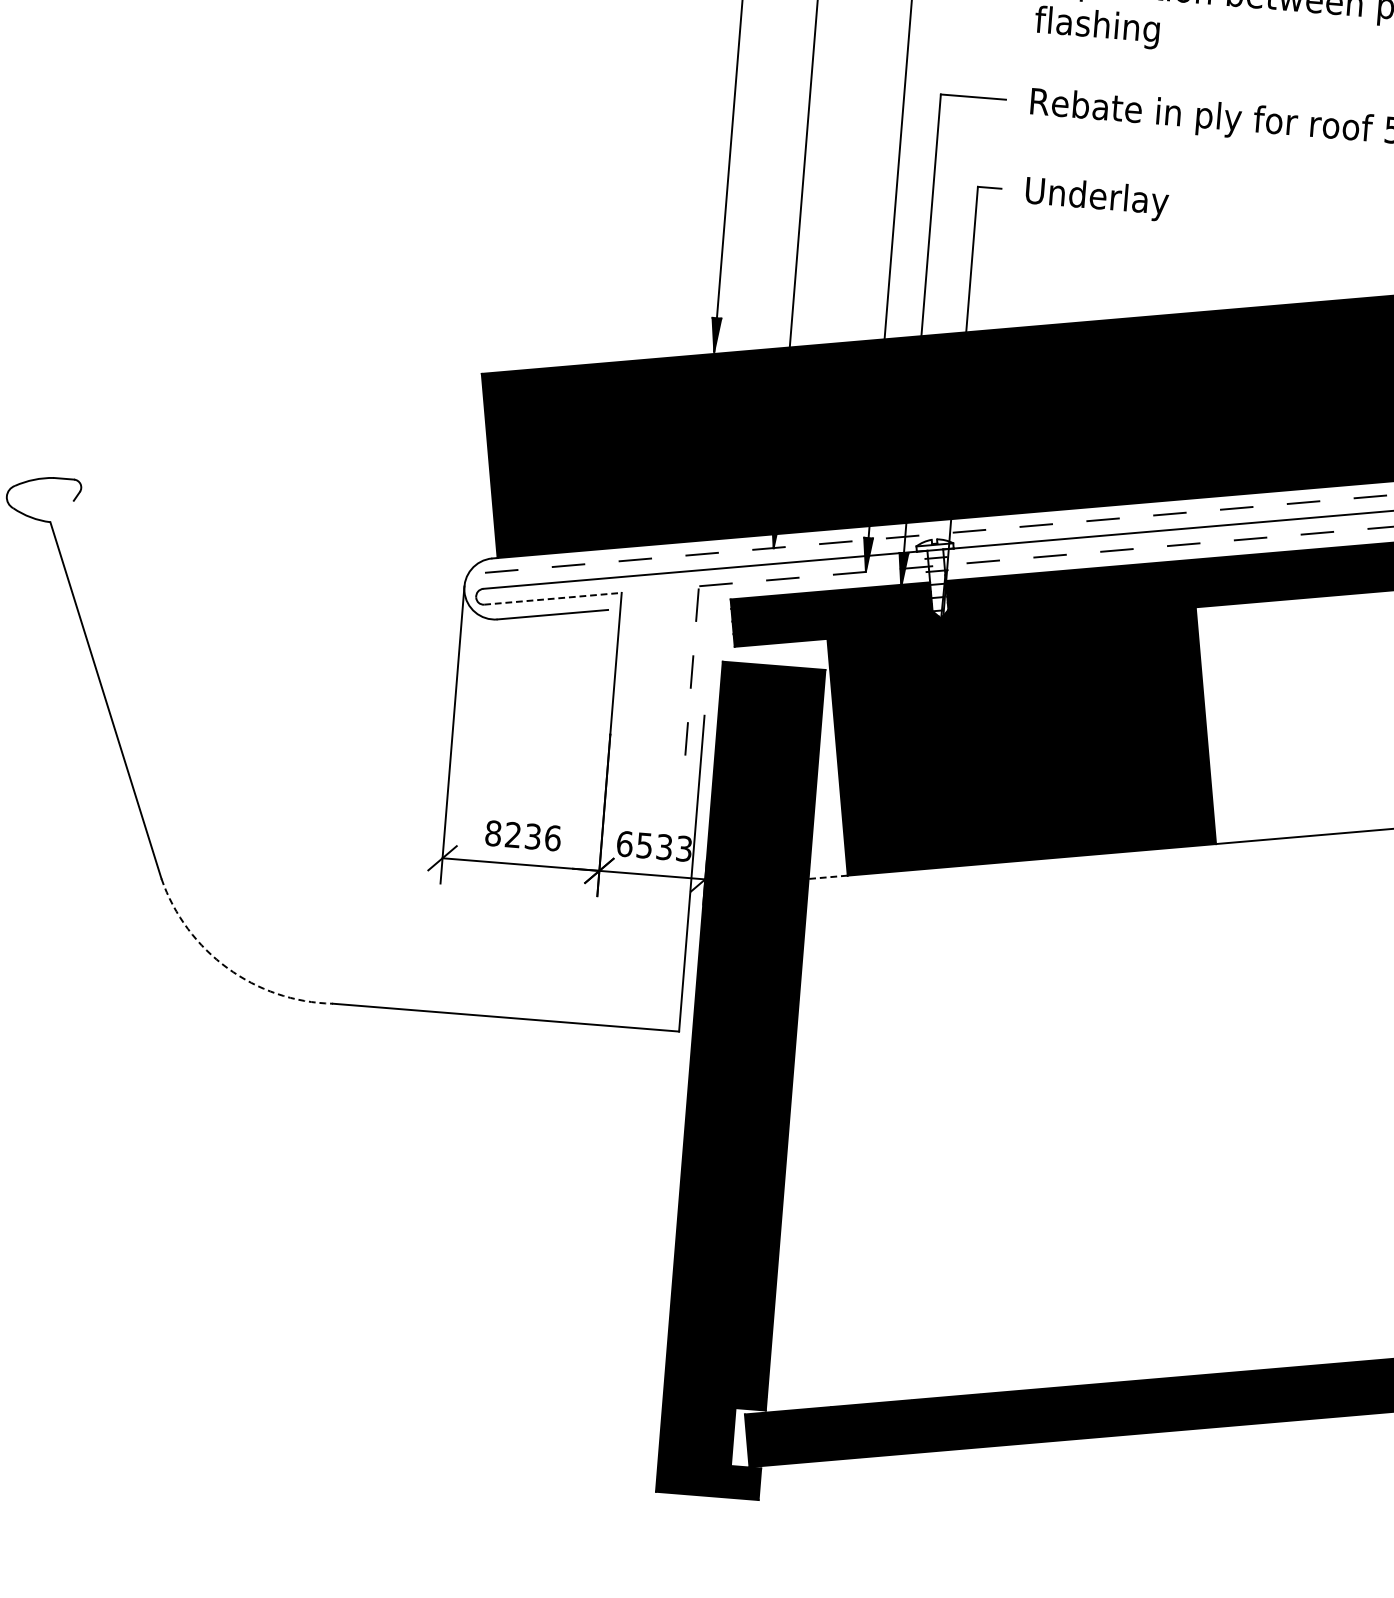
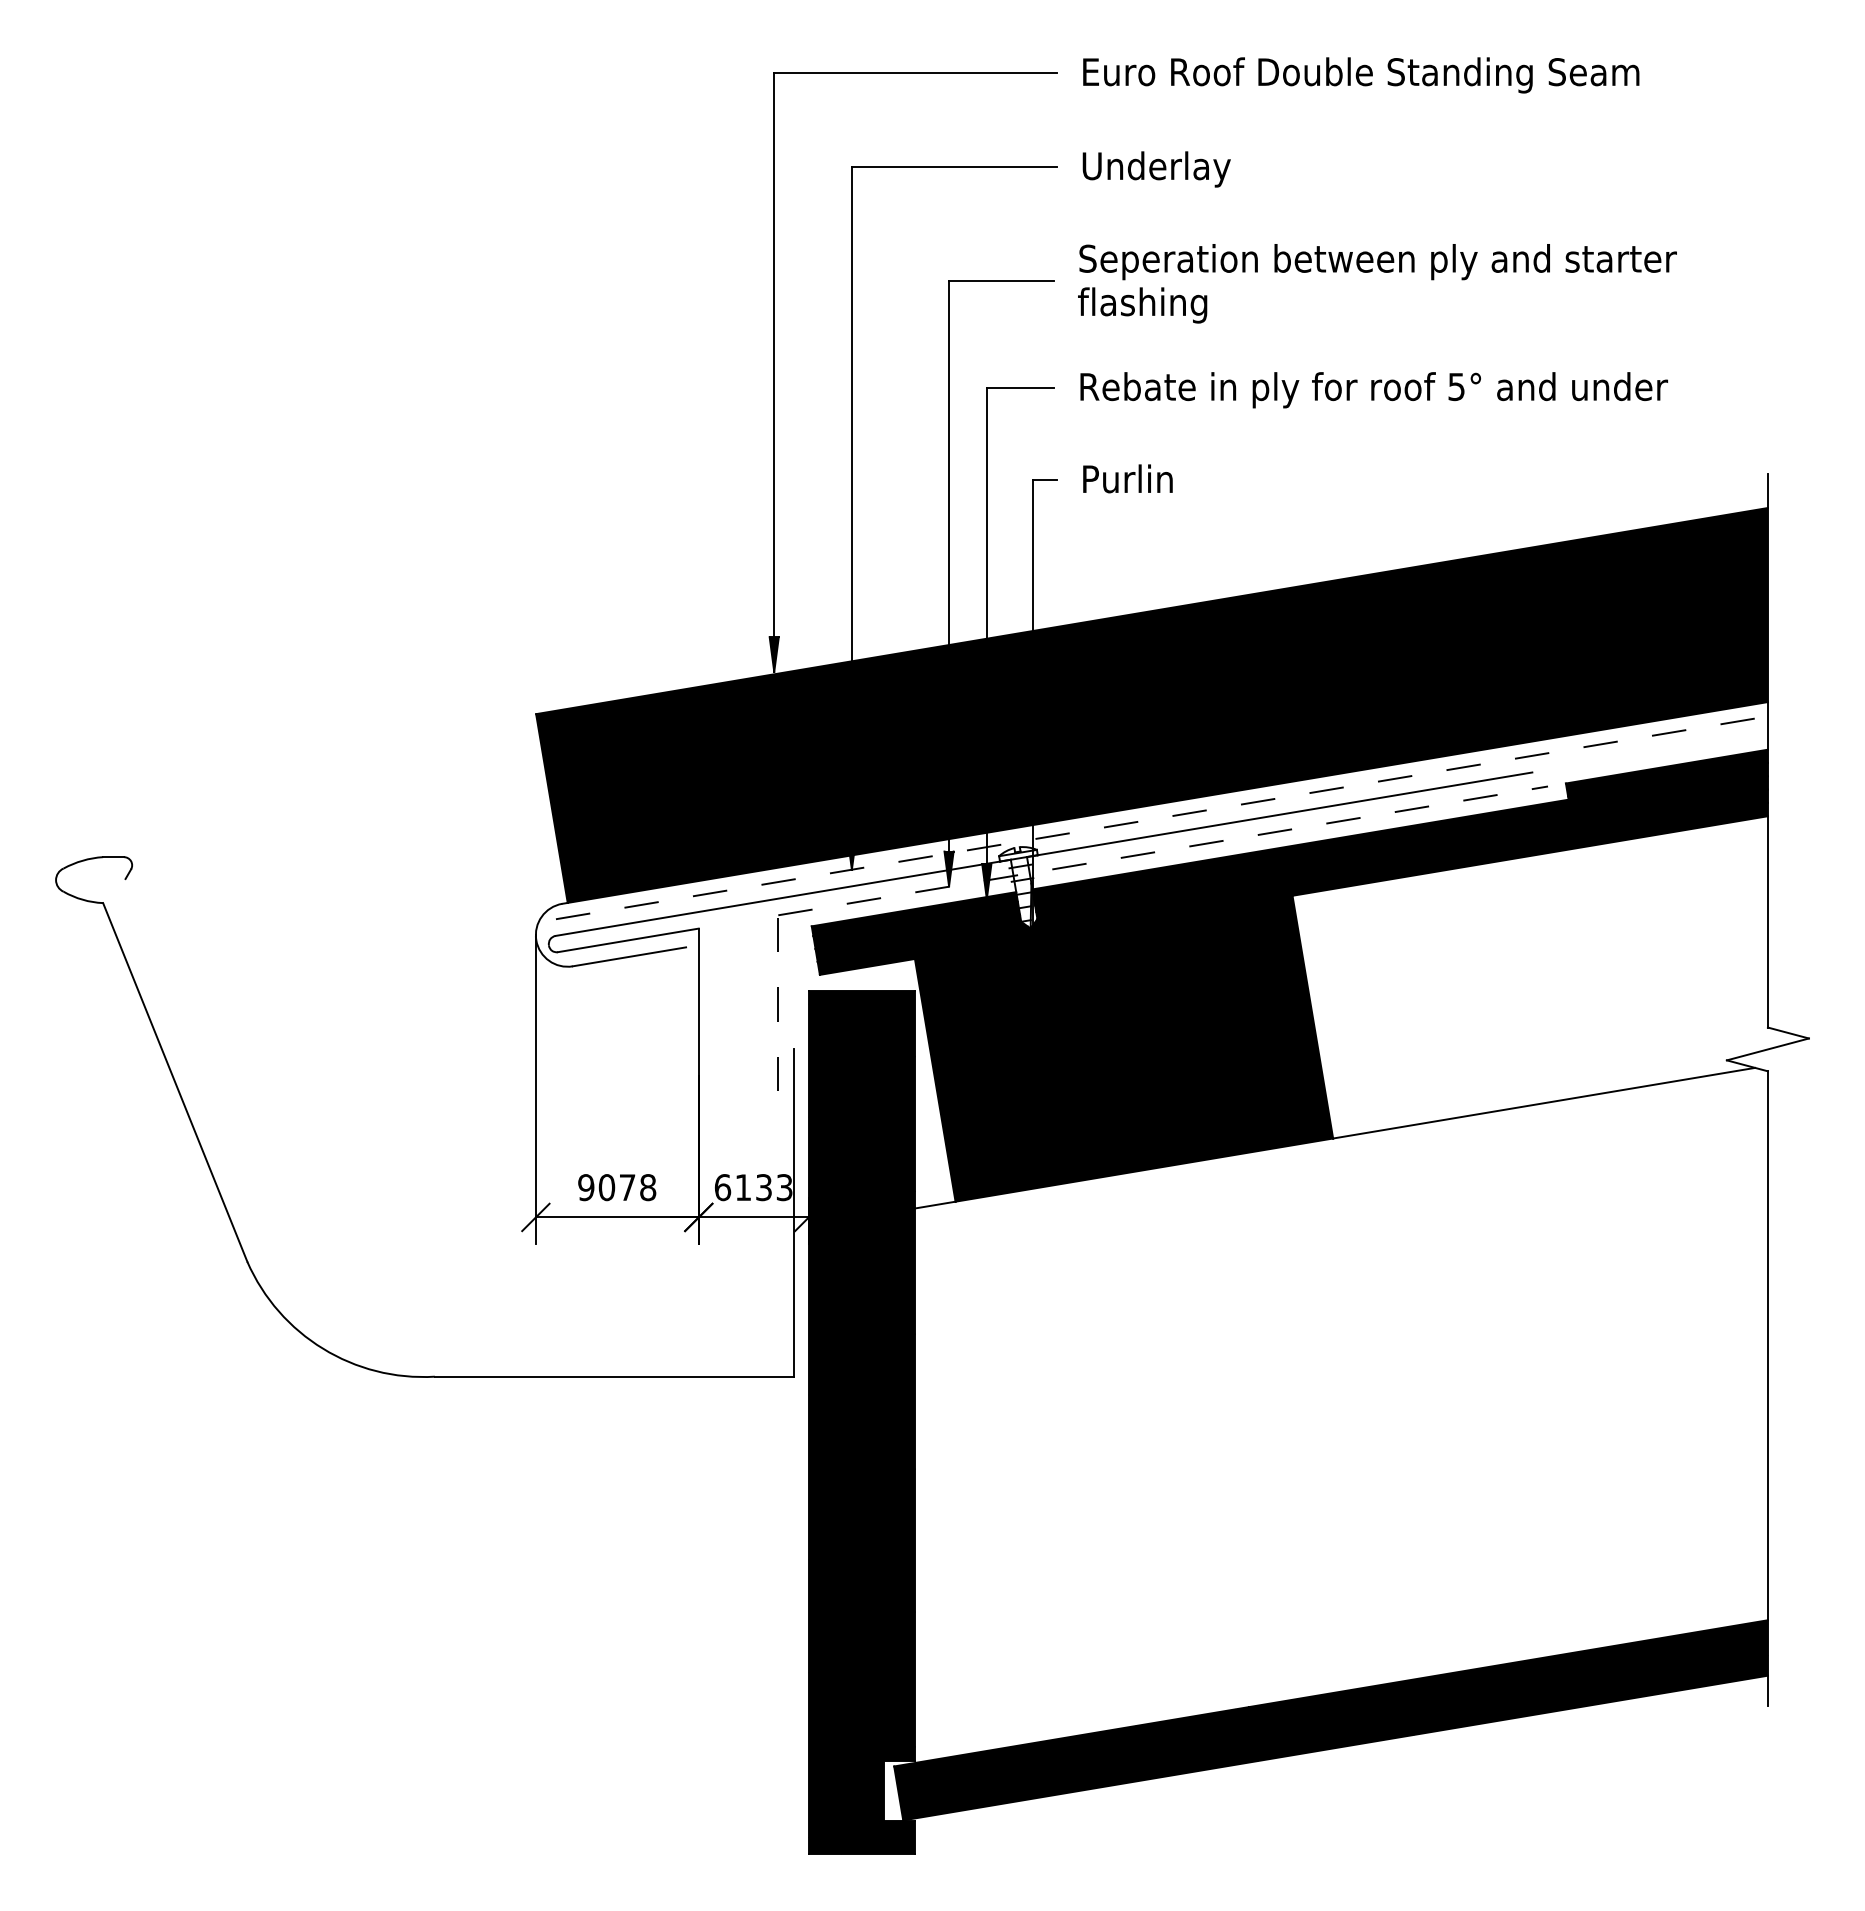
text: (1096, 198) -> (1156, 482), Underlay -> Purlin
line: (553, 598) -> (628, 940), dashed -> solid
text: (523, 835) -> (617, 1187), 8236 -> 9078
text: (643, 845) -> (742, 1187), 6533 -> 6133
line: (828, 877) -> (935, 1205), dashed -> solid
arc: (228, 967) -> (323, 1348), dashed -> solid

